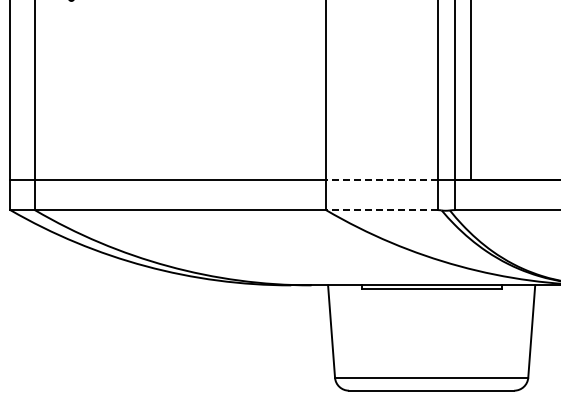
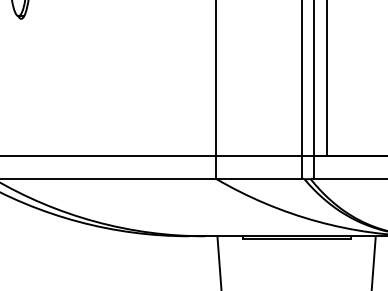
line: (381, 180) -> (258, 156), dashed -> solid
line: (381, 210) -> (258, 179), dashed -> solid

